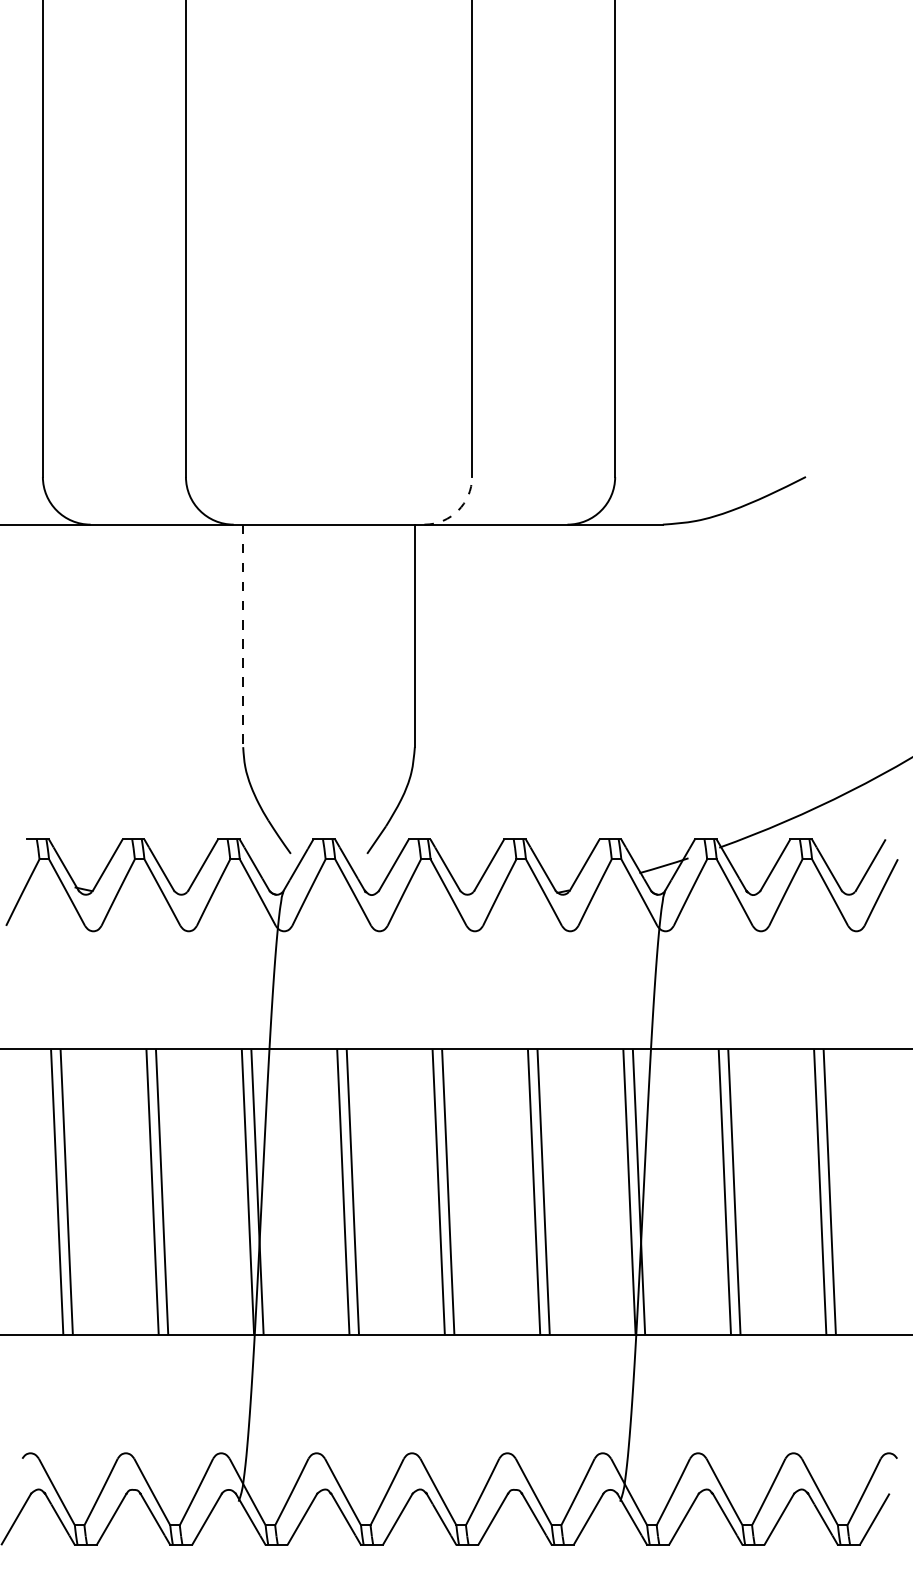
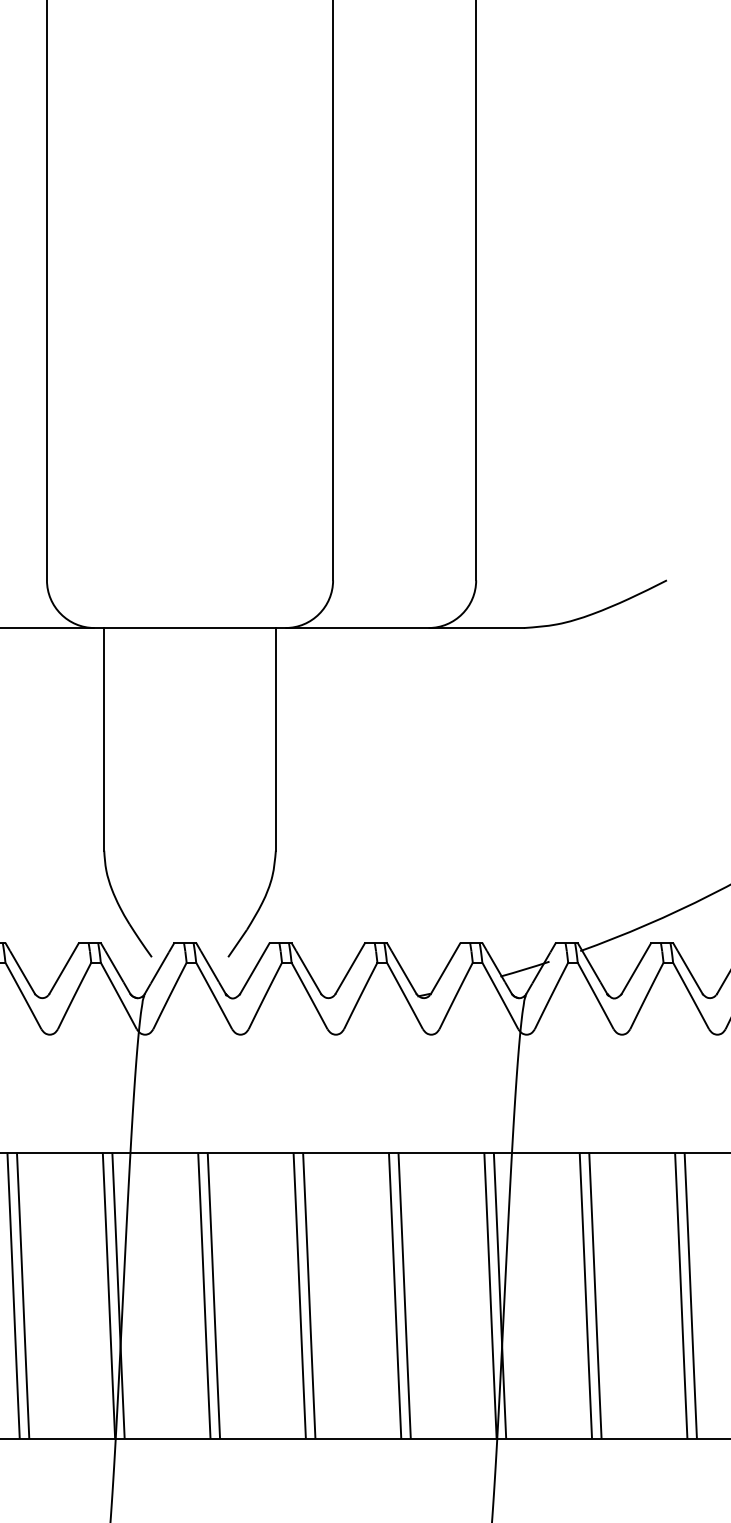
arc: (458, 510) -> (319, 613), dashed -> solid
line: (243, 636) -> (104, 739), dashed -> solid

